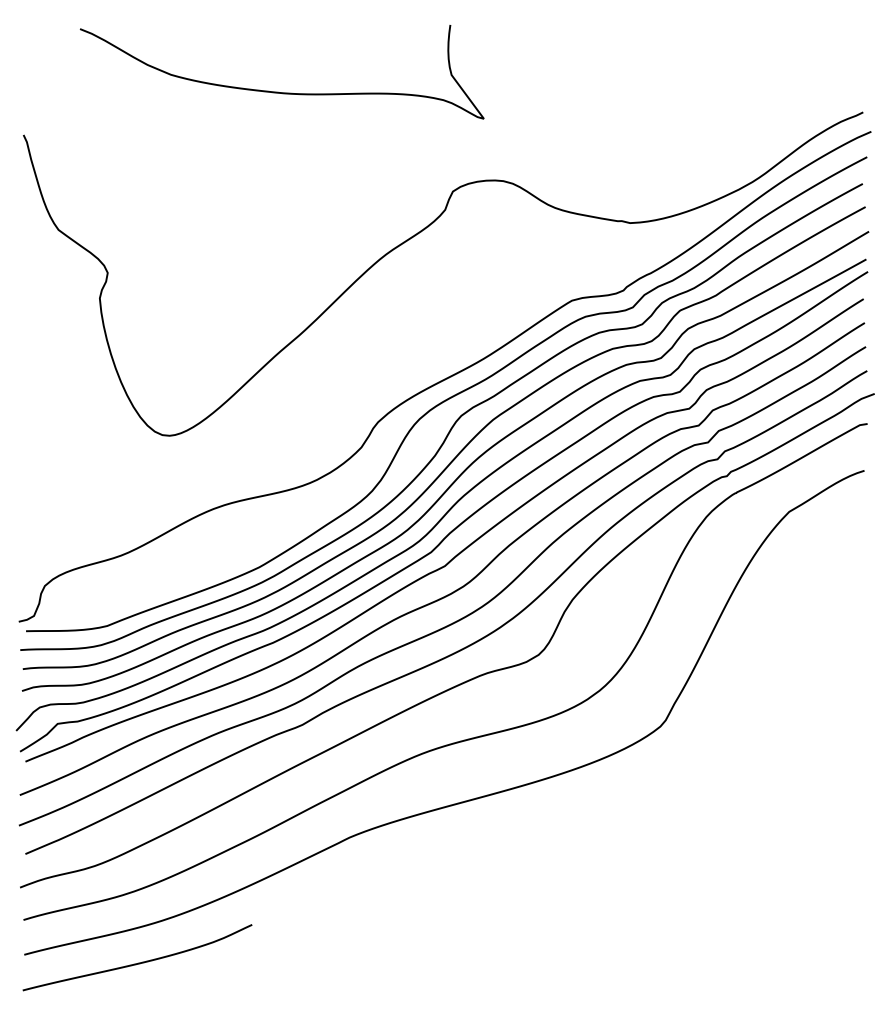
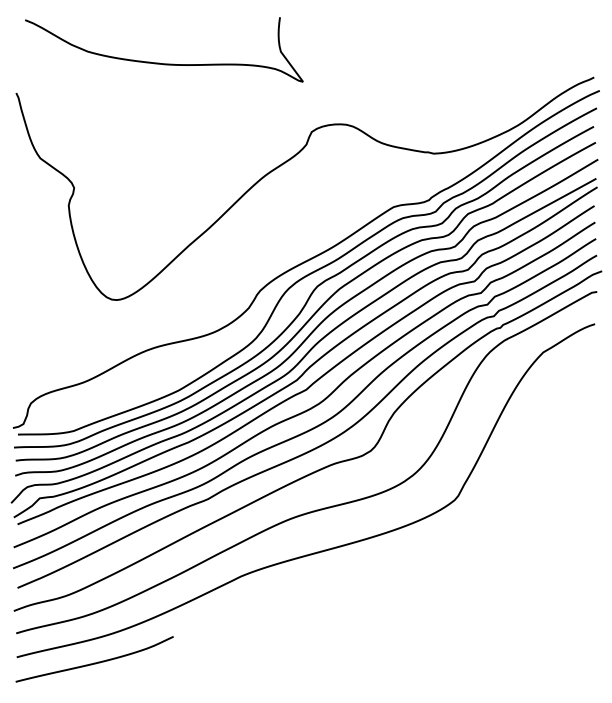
curve: (275, 90) -> (159, 62), moved

